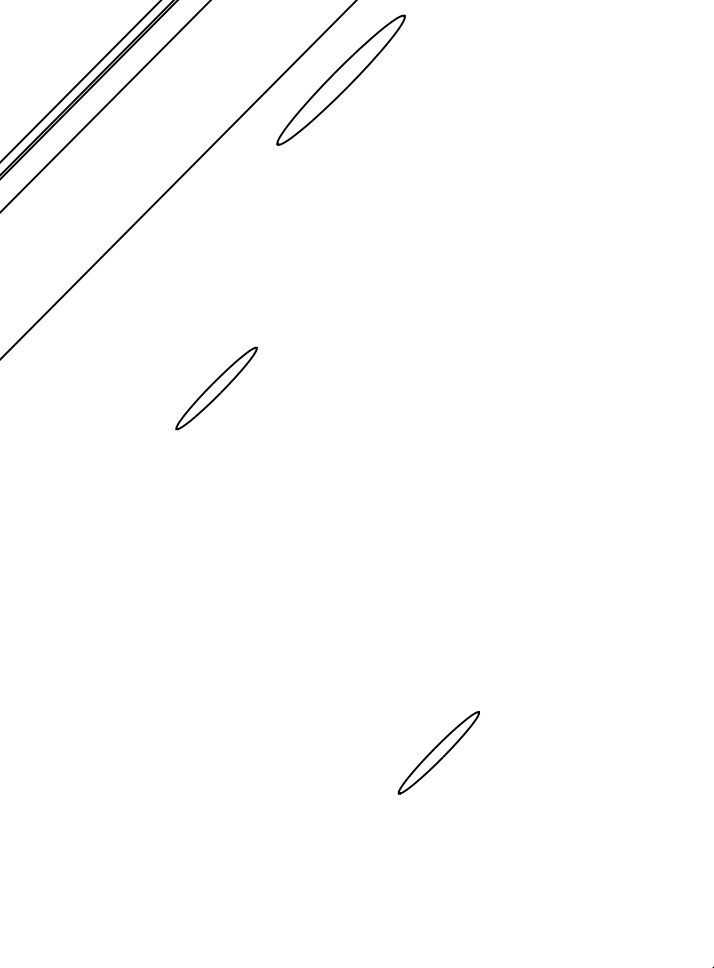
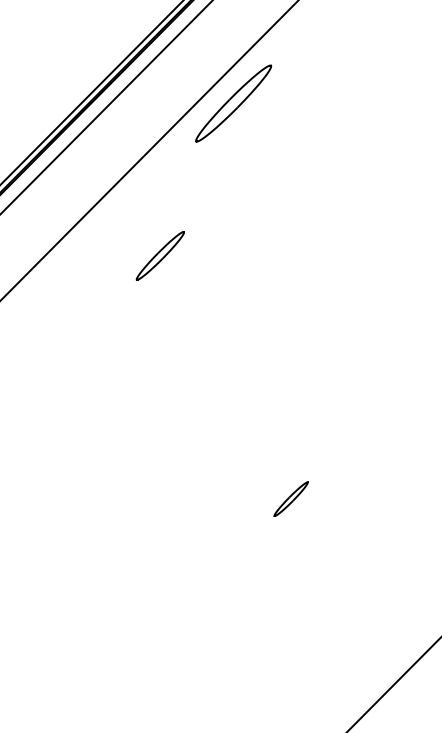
part: (215, 387) -> (159, 255), moved
part: (437, 753) -> (290, 499), size x0.7

